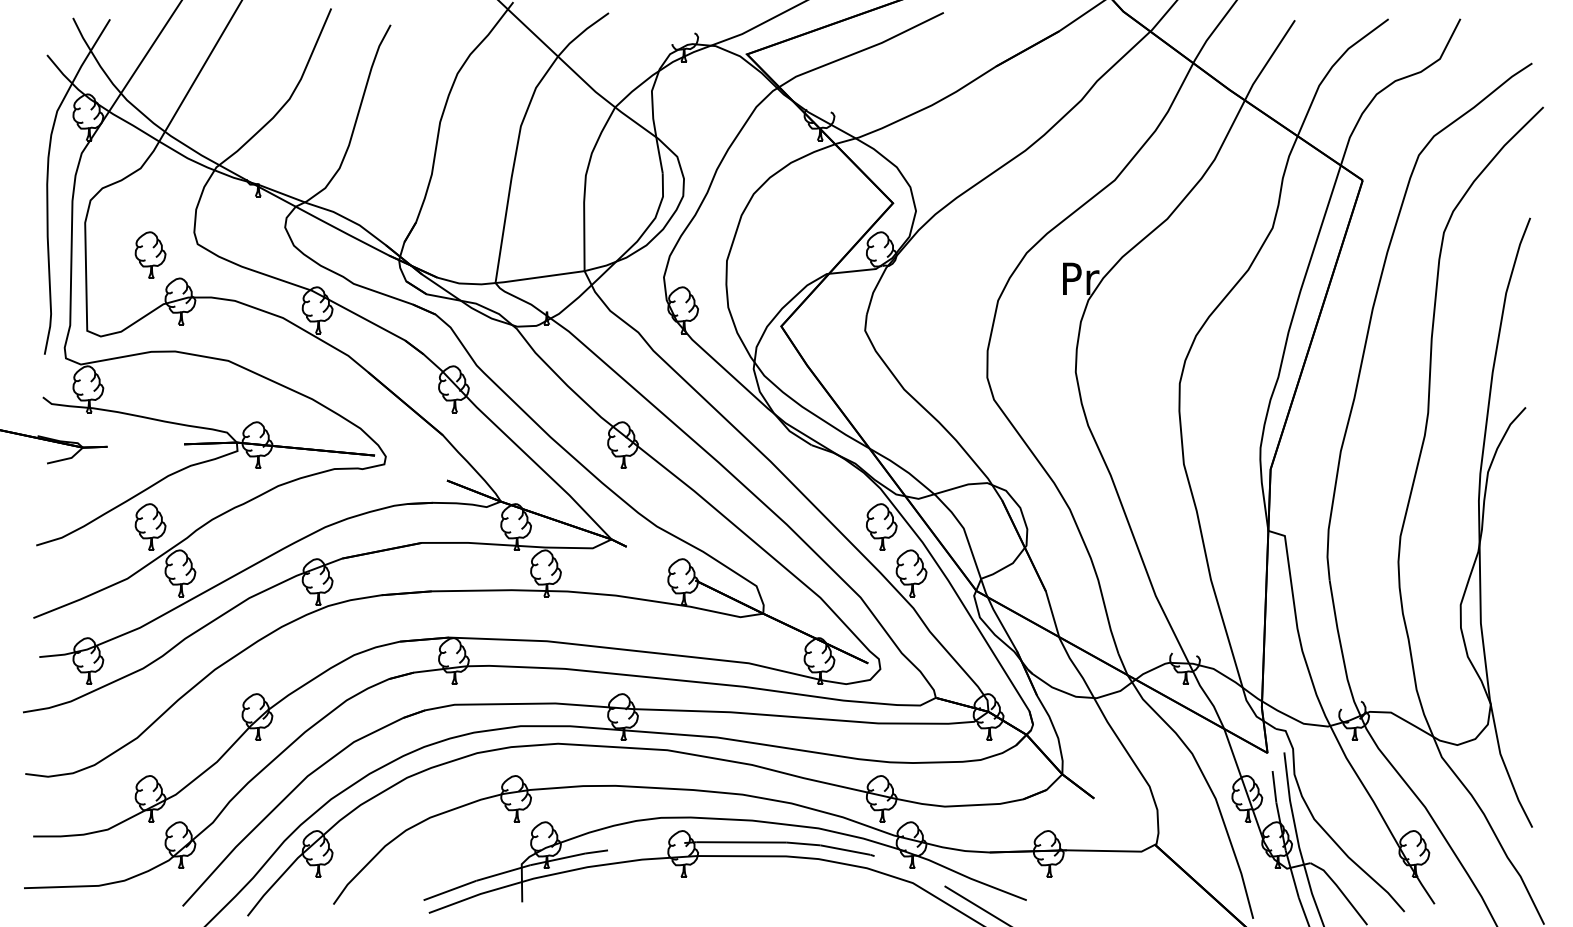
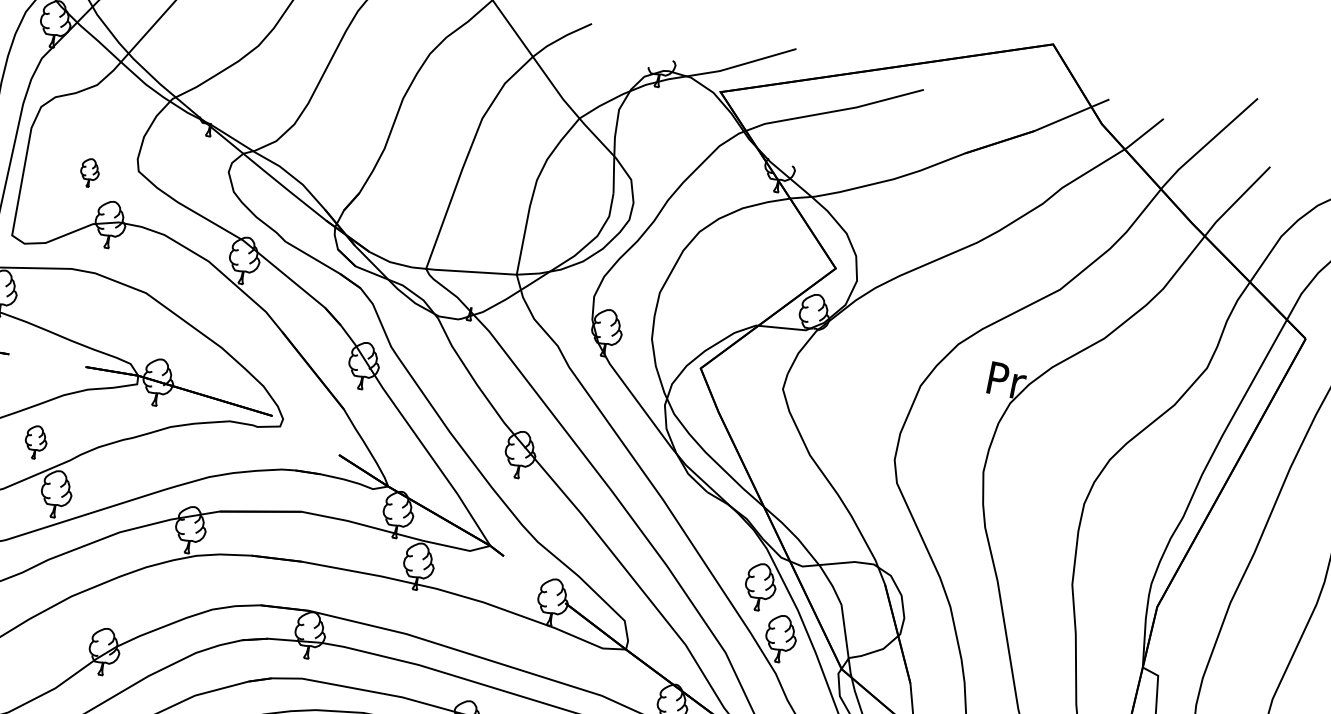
part: (150, 254) -> (89, 172), size x0.6
part: (150, 526) -> (36, 441), size x0.7

